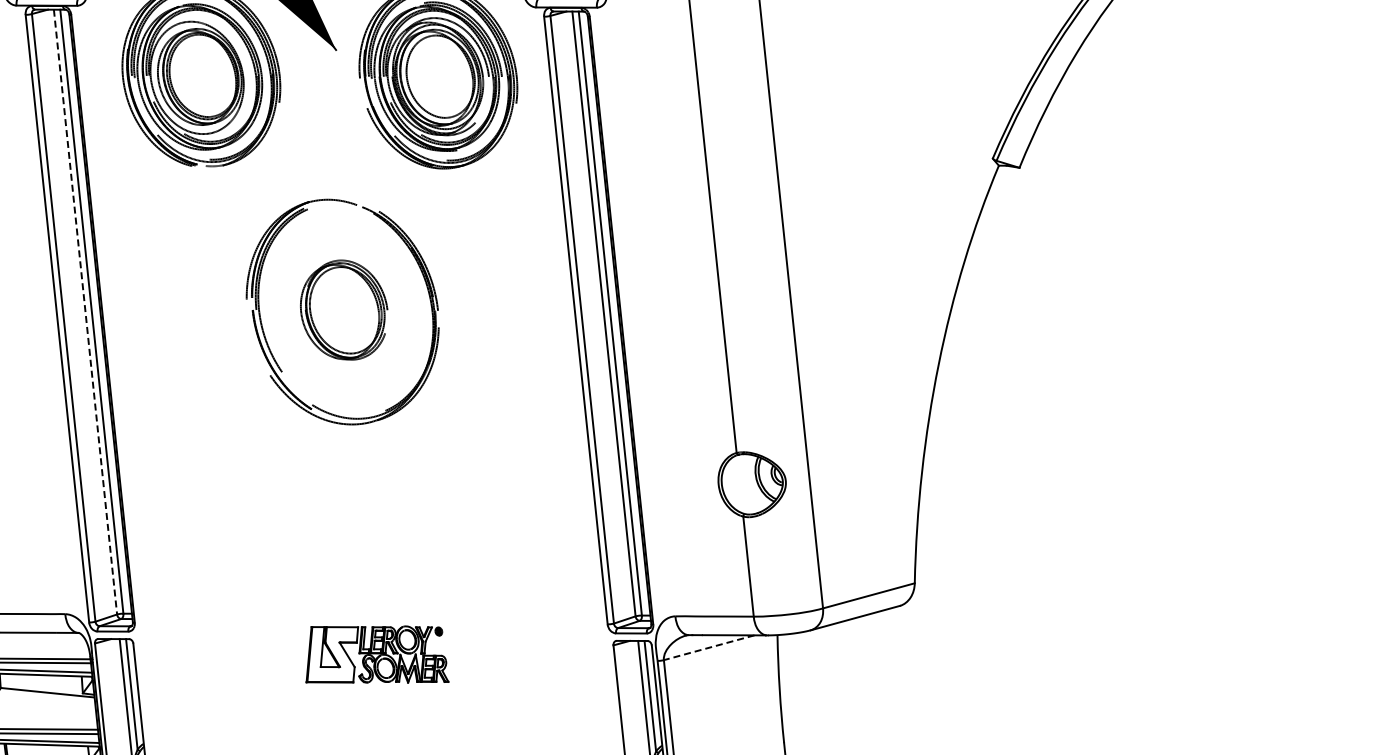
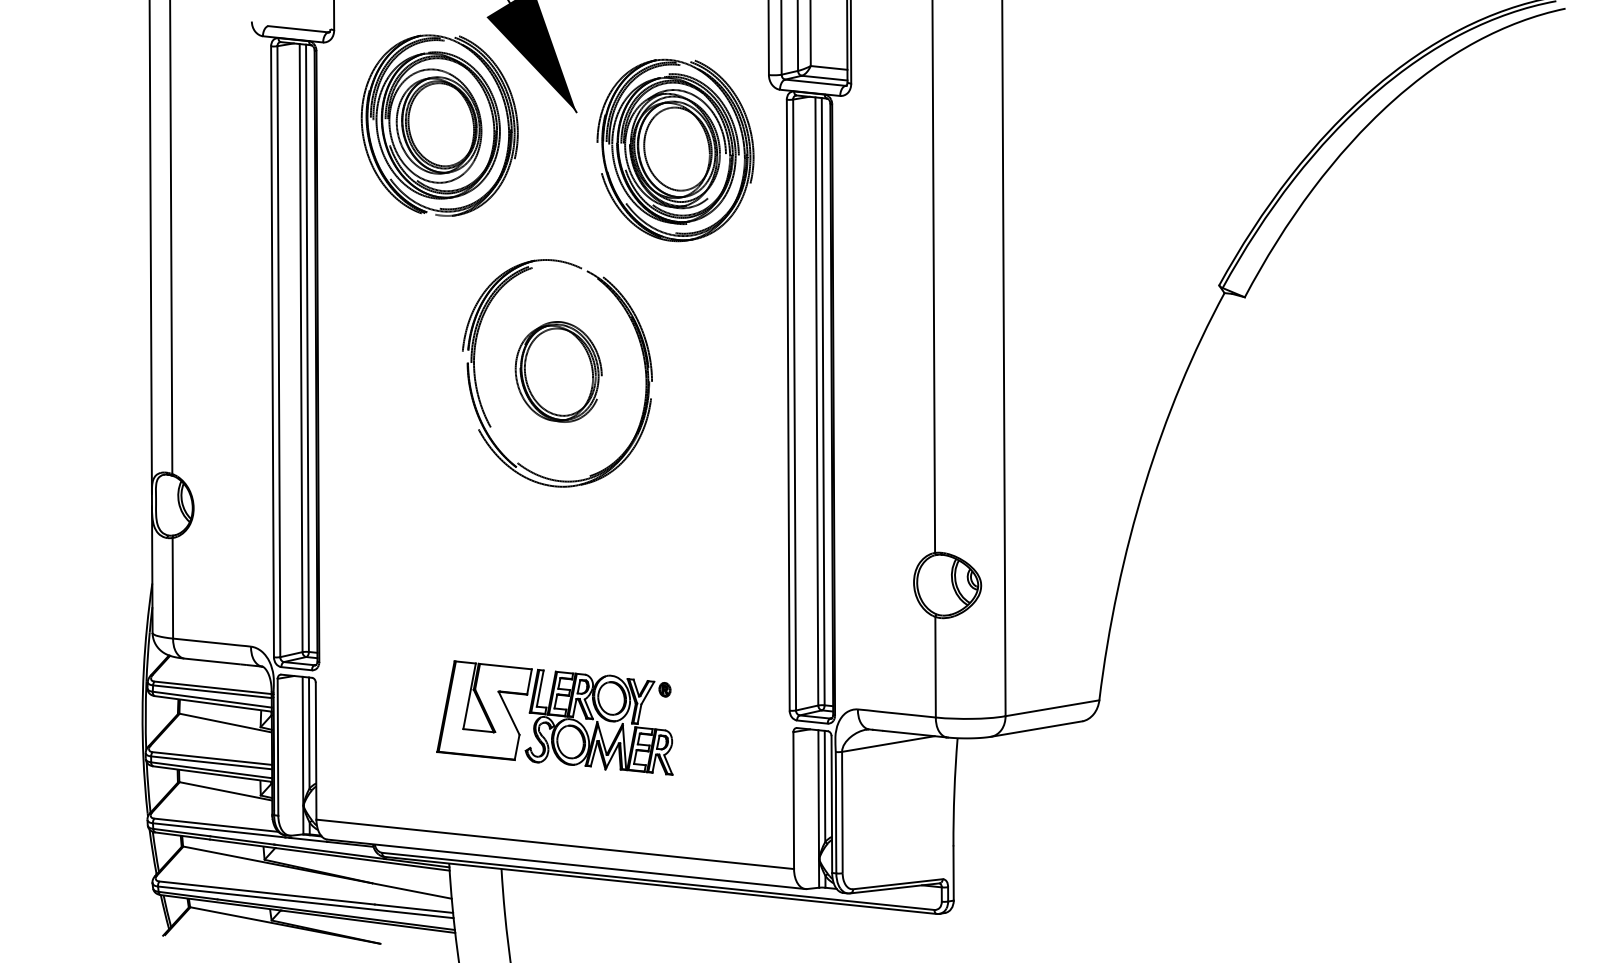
line: (85, 312) -> (301, 348), dashed -> solid
line: (709, 648) -> (888, 744), dashed -> solid
part: (374, 654) -> (554, 717), size x1.67

